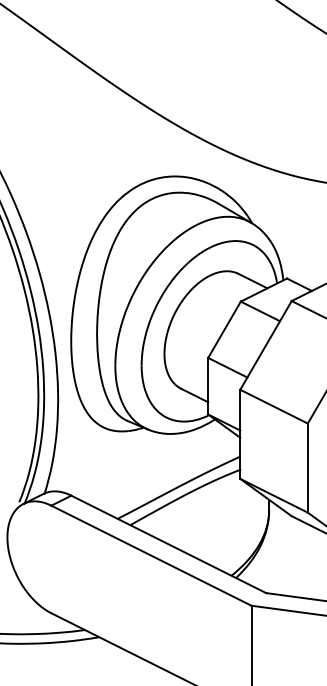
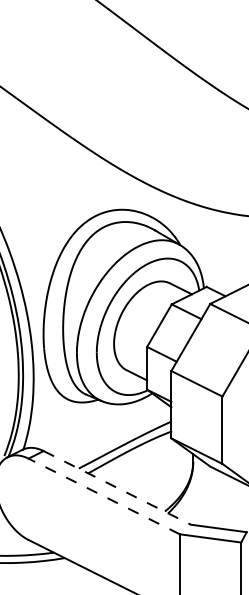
line: (169, 545) -> (117, 488), solid -> dashed
line: (151, 555) -> (104, 496), solid -> dashed

